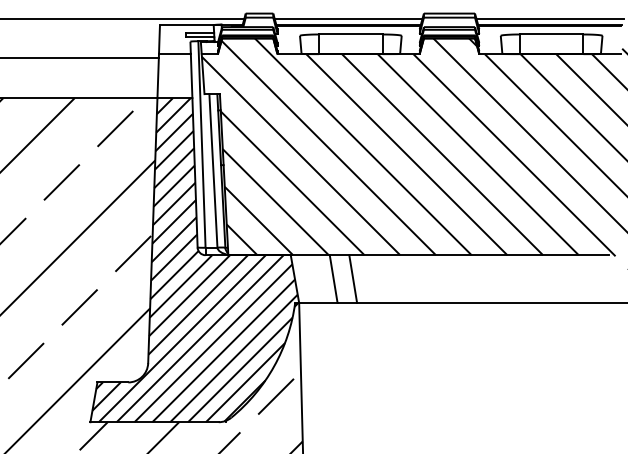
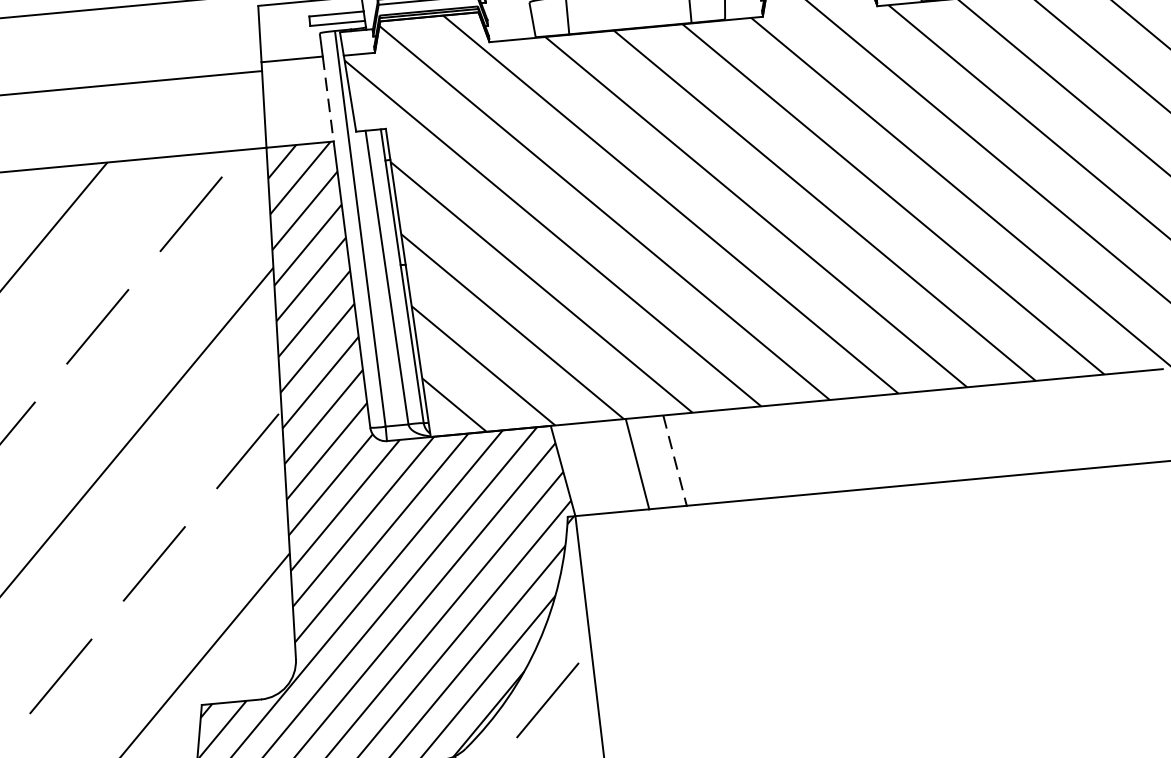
line: (191, 76) -> (328, 100), solid -> dashed
line: (353, 279) -> (675, 461), solid -> dashed

